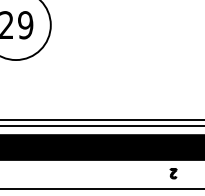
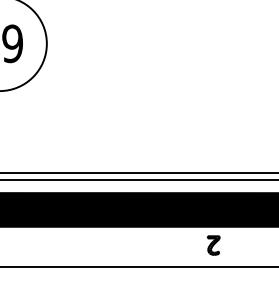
part: (173, 173) -> (213, 245), size x1.43

